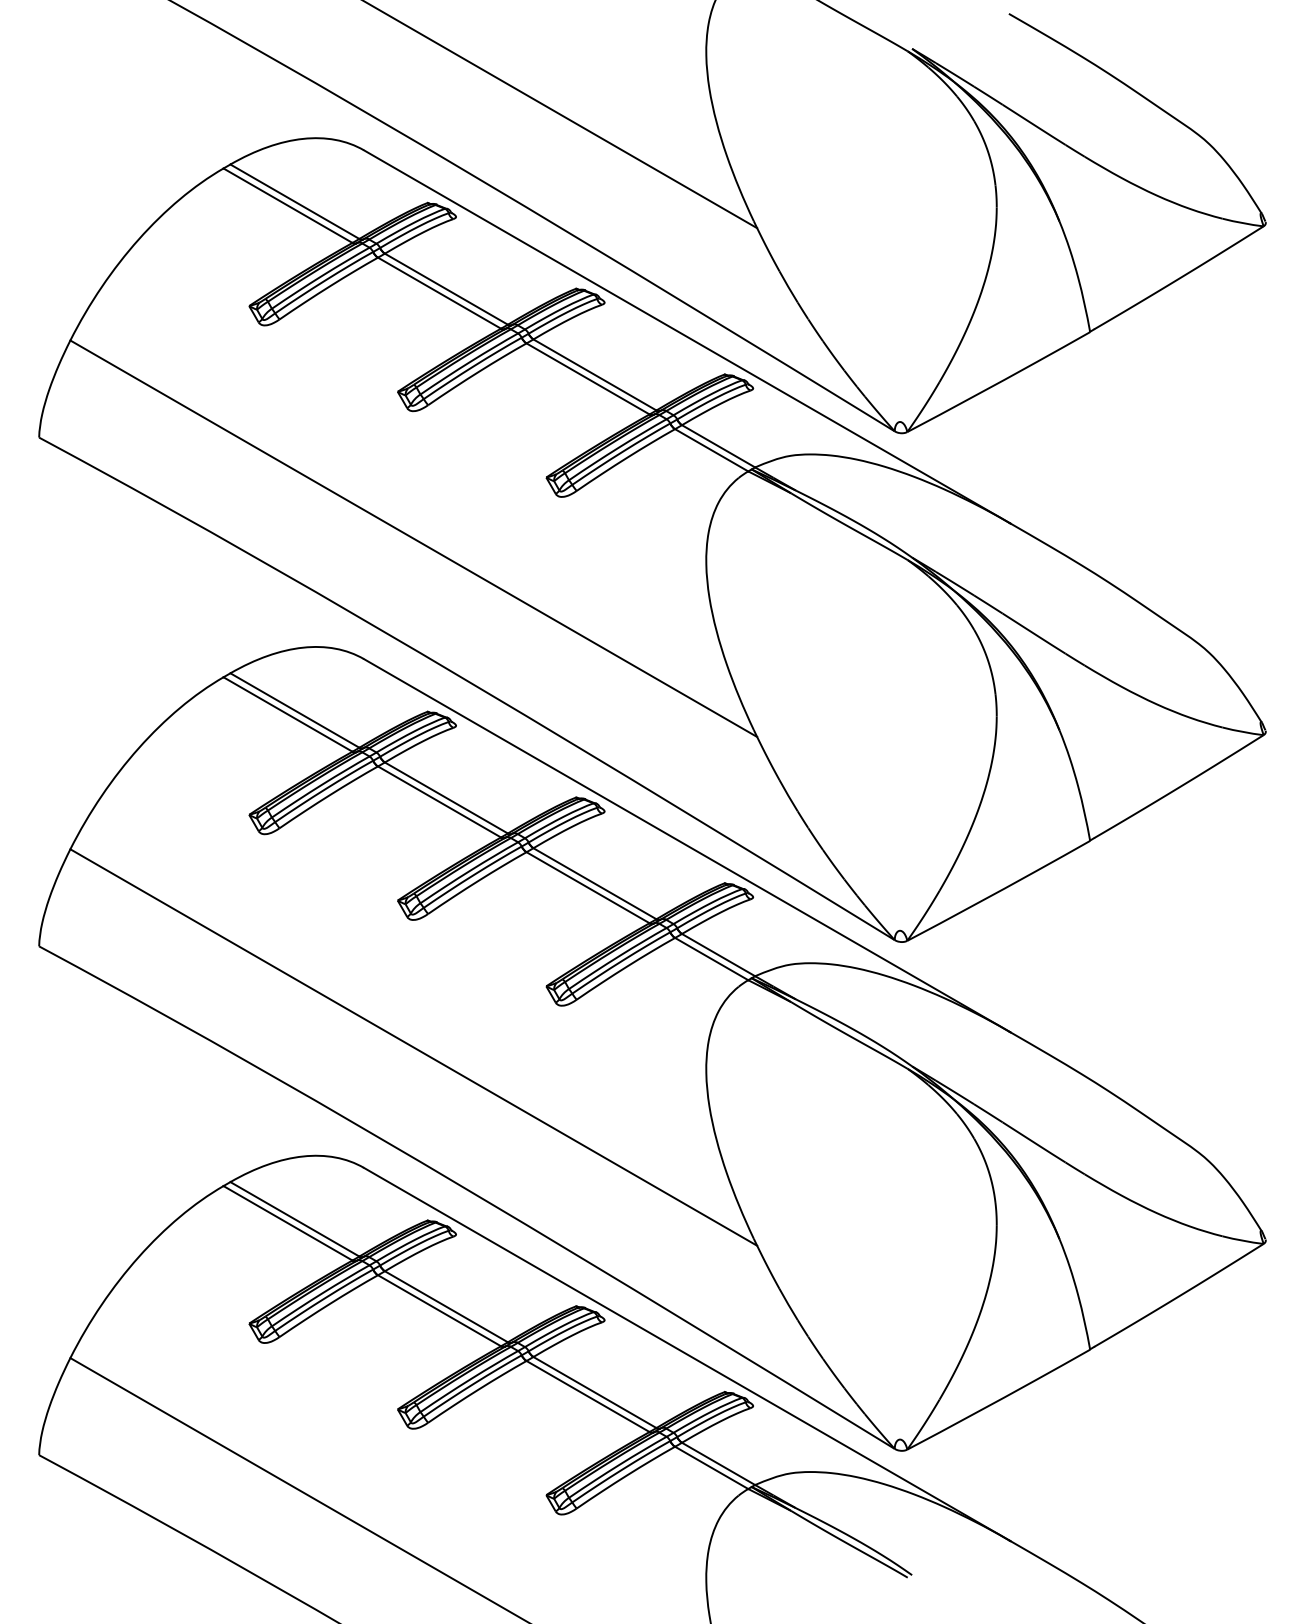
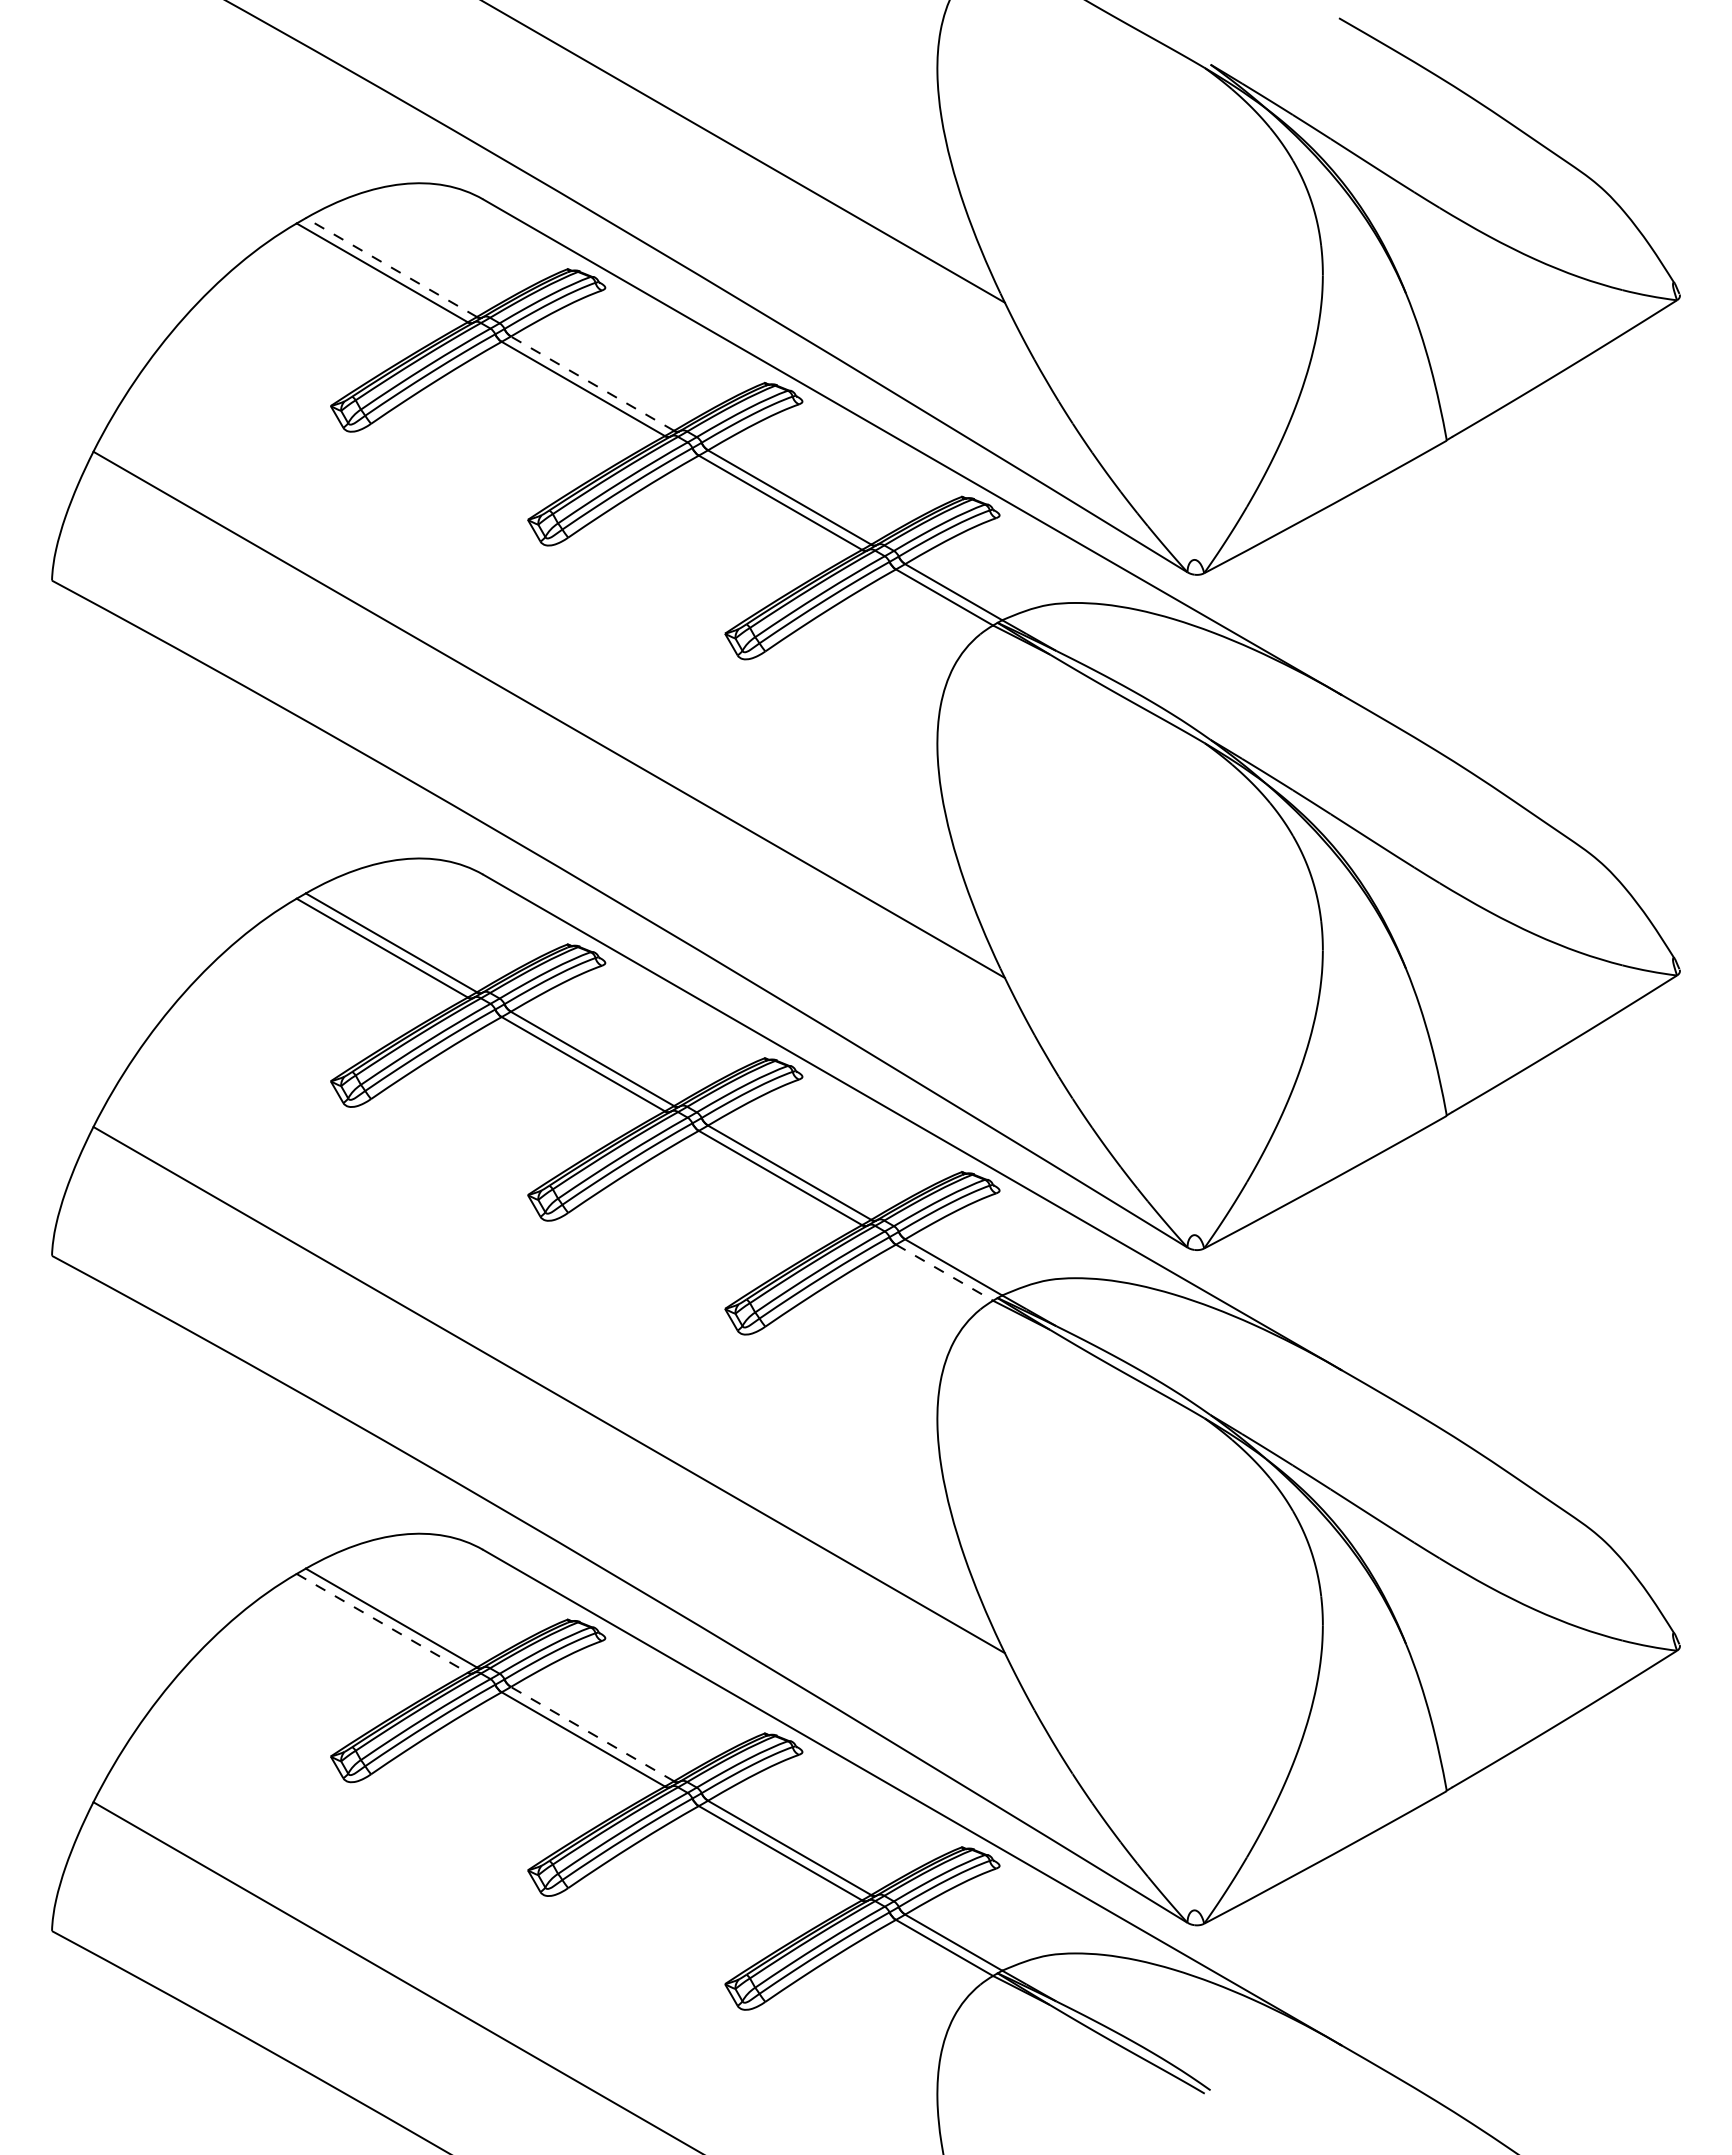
line: (294, 201) -> (391, 267), solid -> dashed
line: (446, 289) -> (592, 383), solid -> dashed
line: (711, 958) -> (944, 1272), solid -> dashed
line: (288, 1223) -> (382, 1623), solid -> dashed
line: (446, 1306) -> (592, 1733), solid -> dashed

